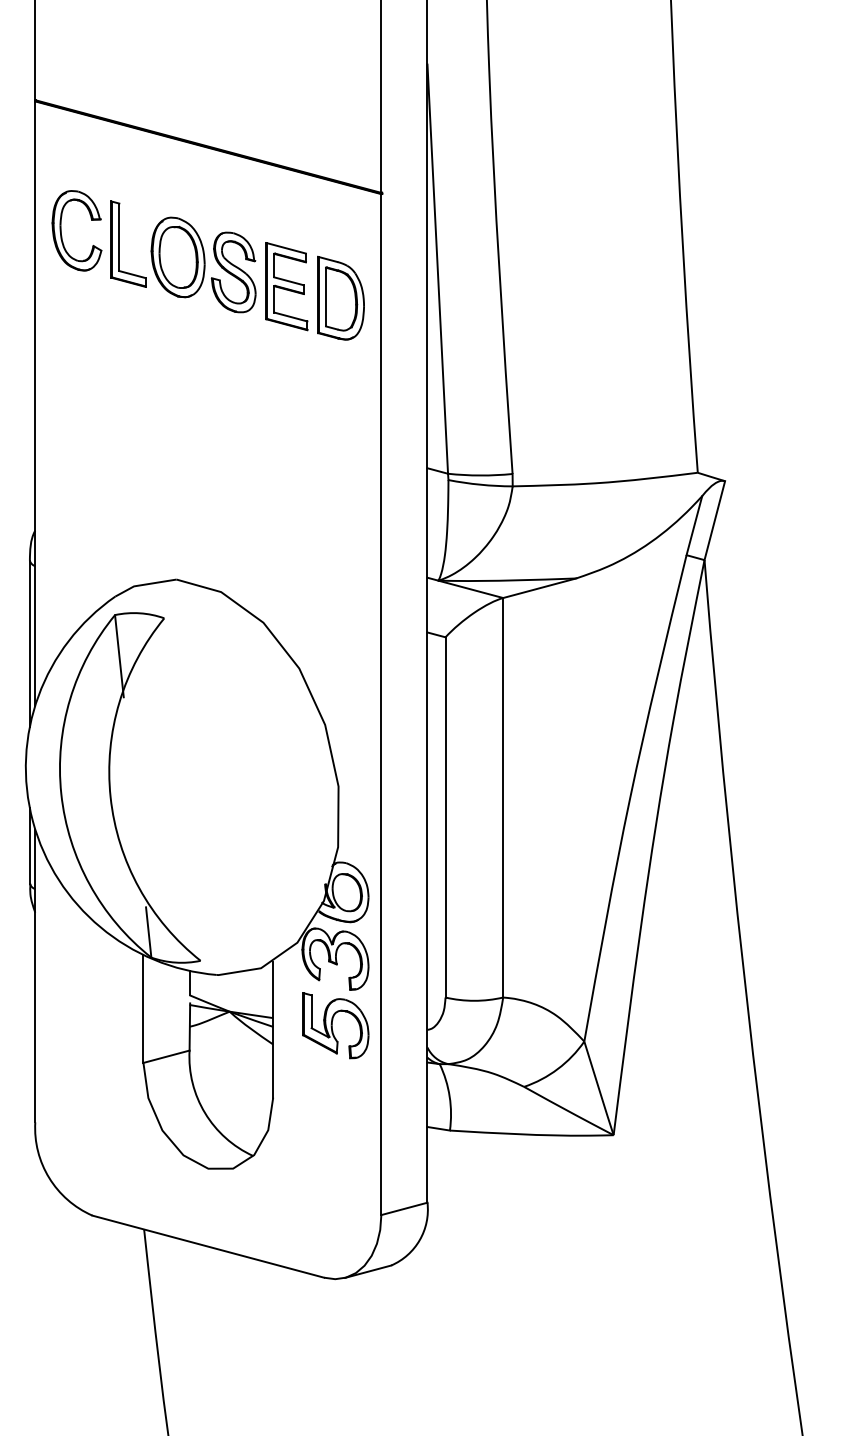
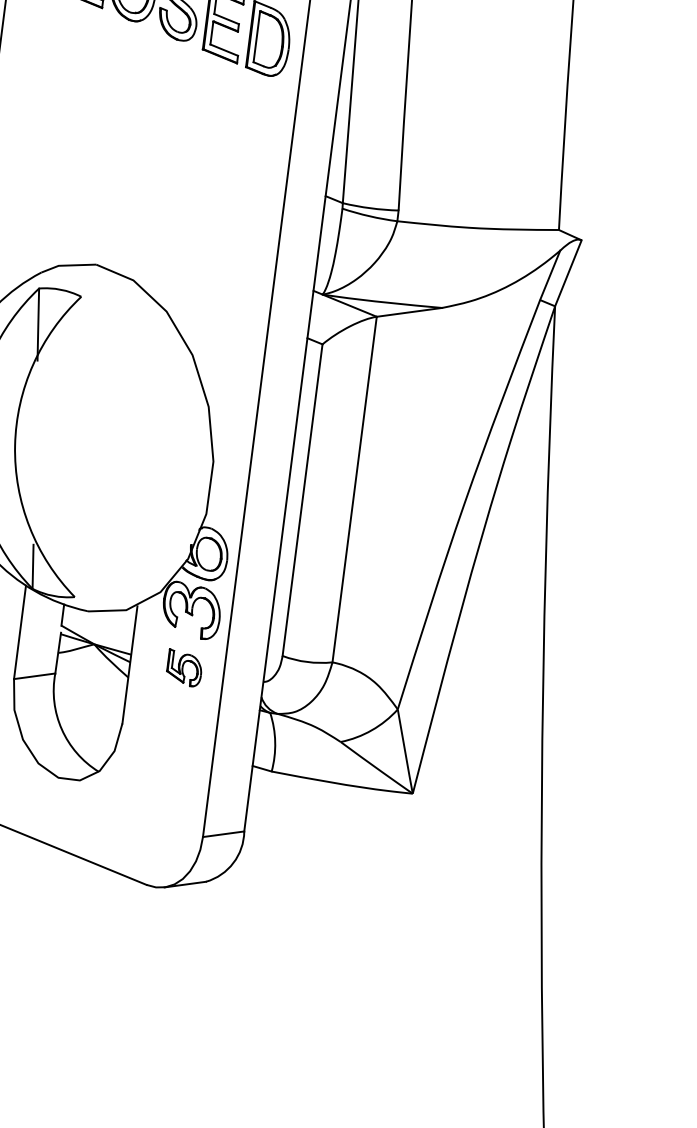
part: (335, 1025) -> (184, 667), size x0.6

